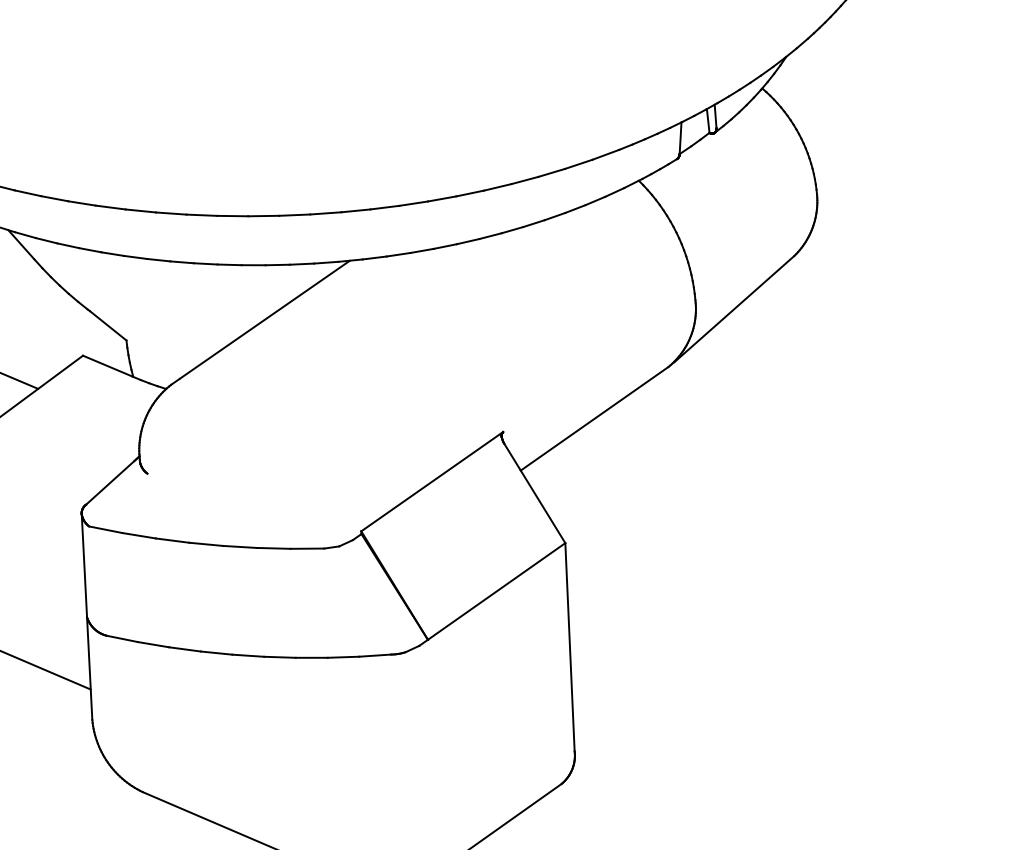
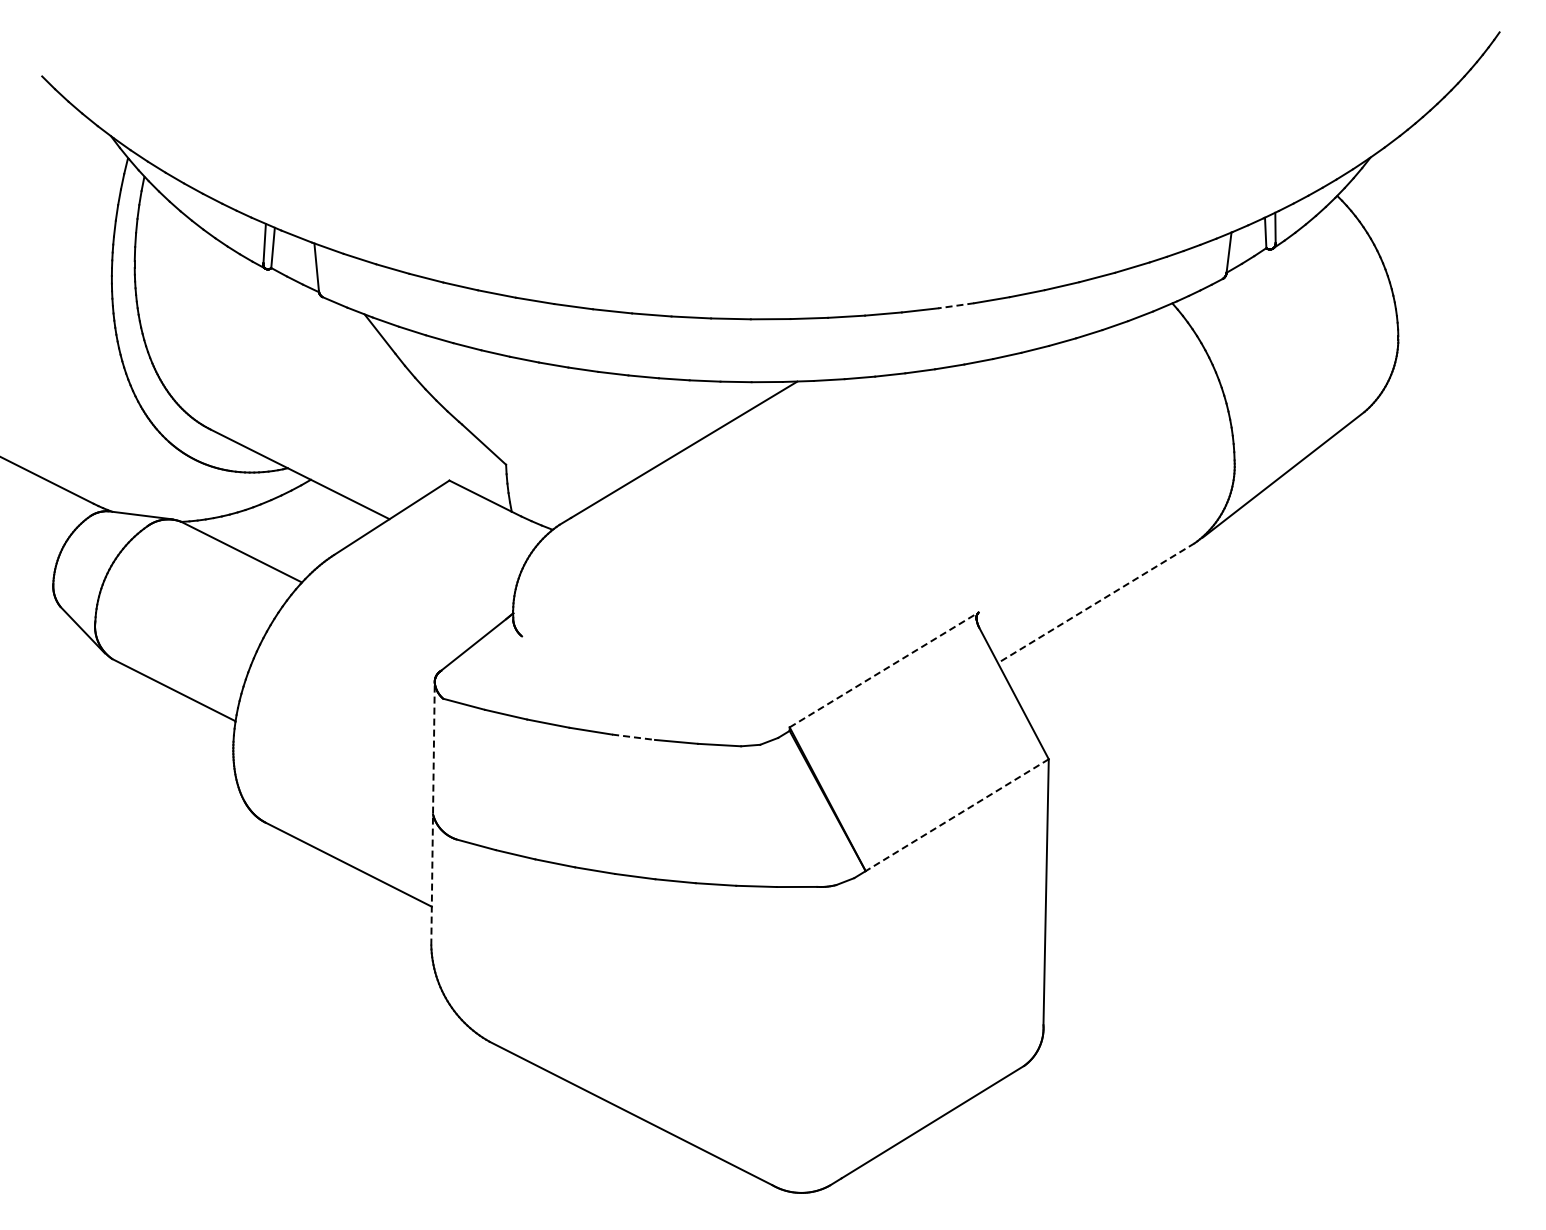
line: (469, 193) -> (955, 305), solid -> dashed
line: (593, 419) -> (1095, 603), solid -> dashed
line: (432, 481) -> (884, 669), solid -> dashed
line: (239, 547) -> (633, 737), solid -> dashed
line: (496, 591) -> (956, 815), solid -> dashed
line: (87, 616) -> (433, 813), solid -> dashed

